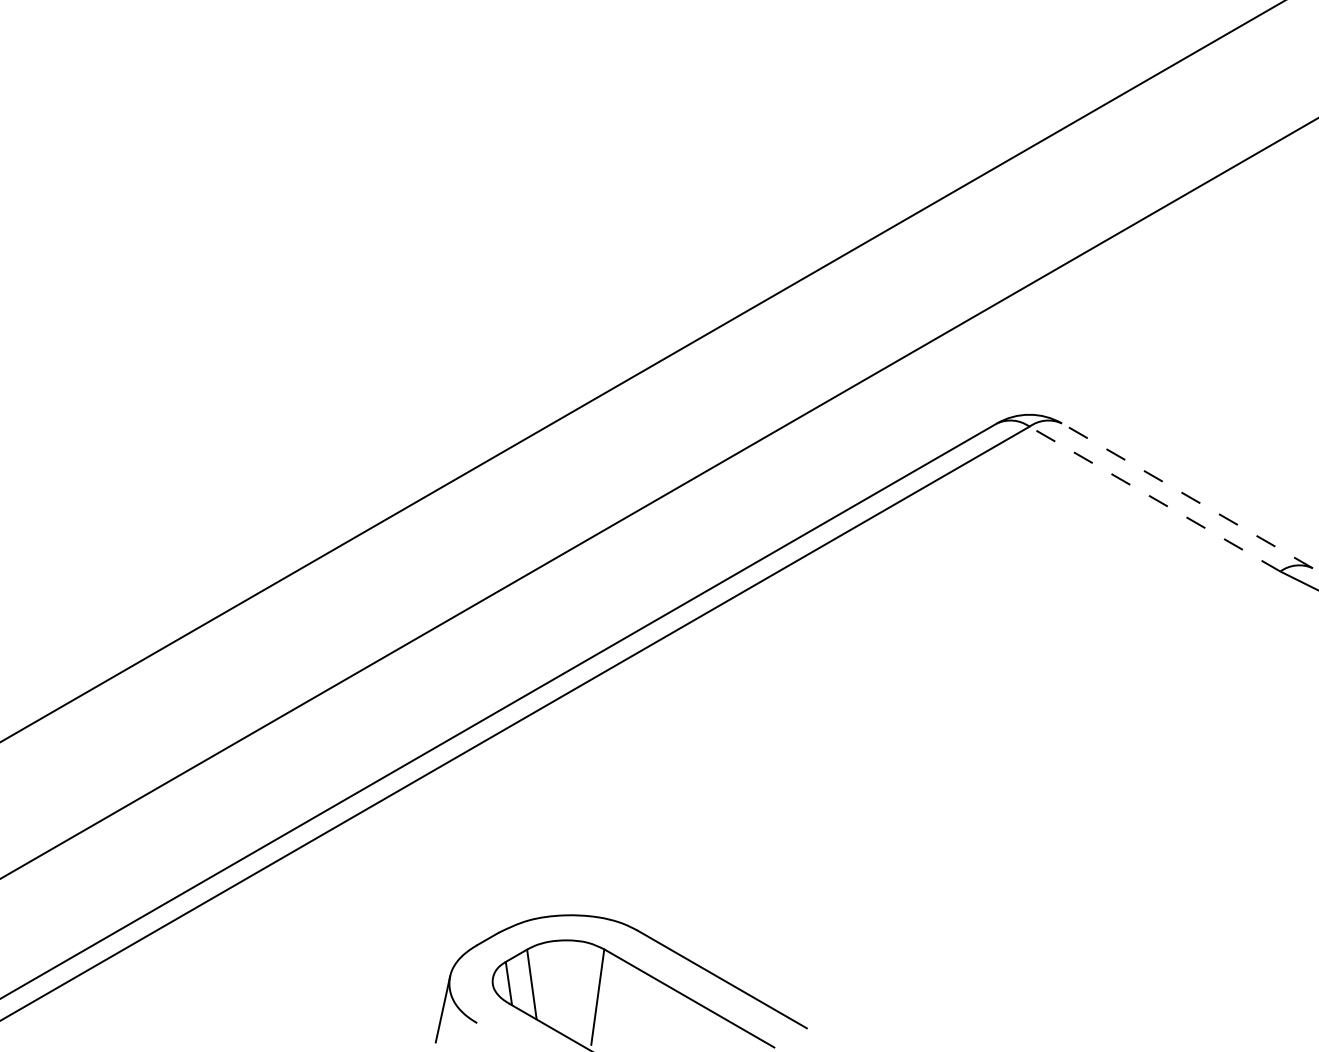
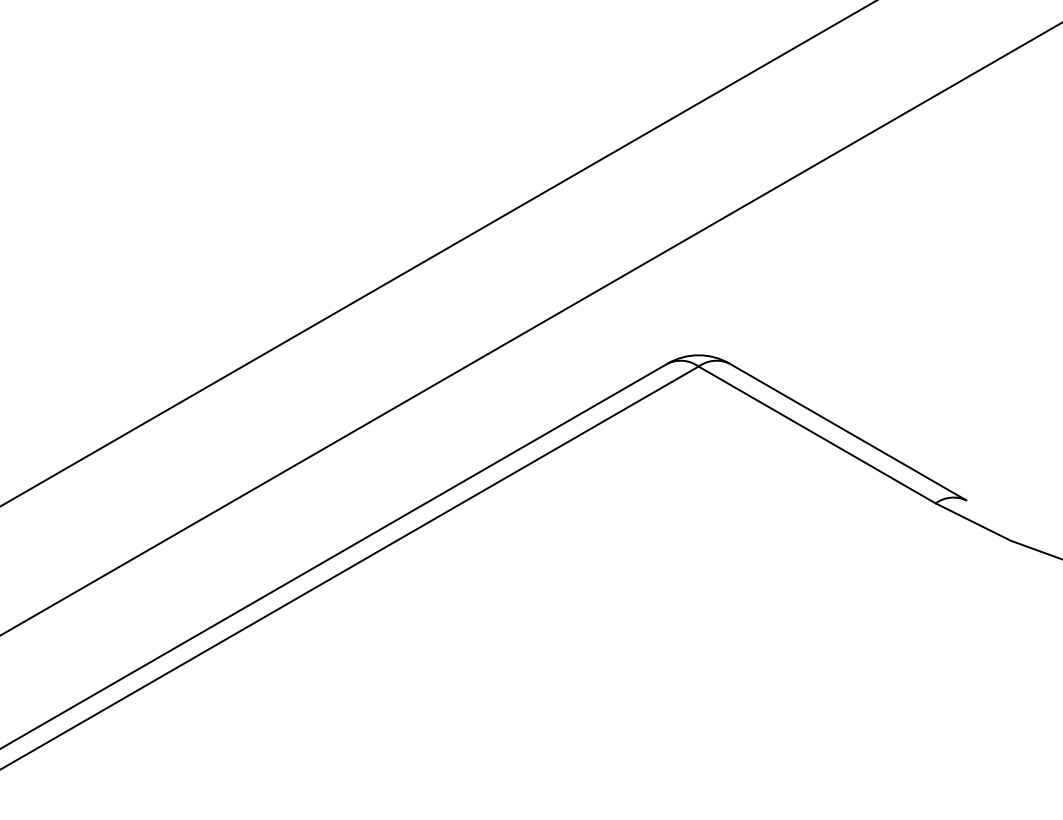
line: (1187, 495) -> (847, 431), dashed -> solid
line: (1154, 499) -> (816, 435), dashed -> solid

